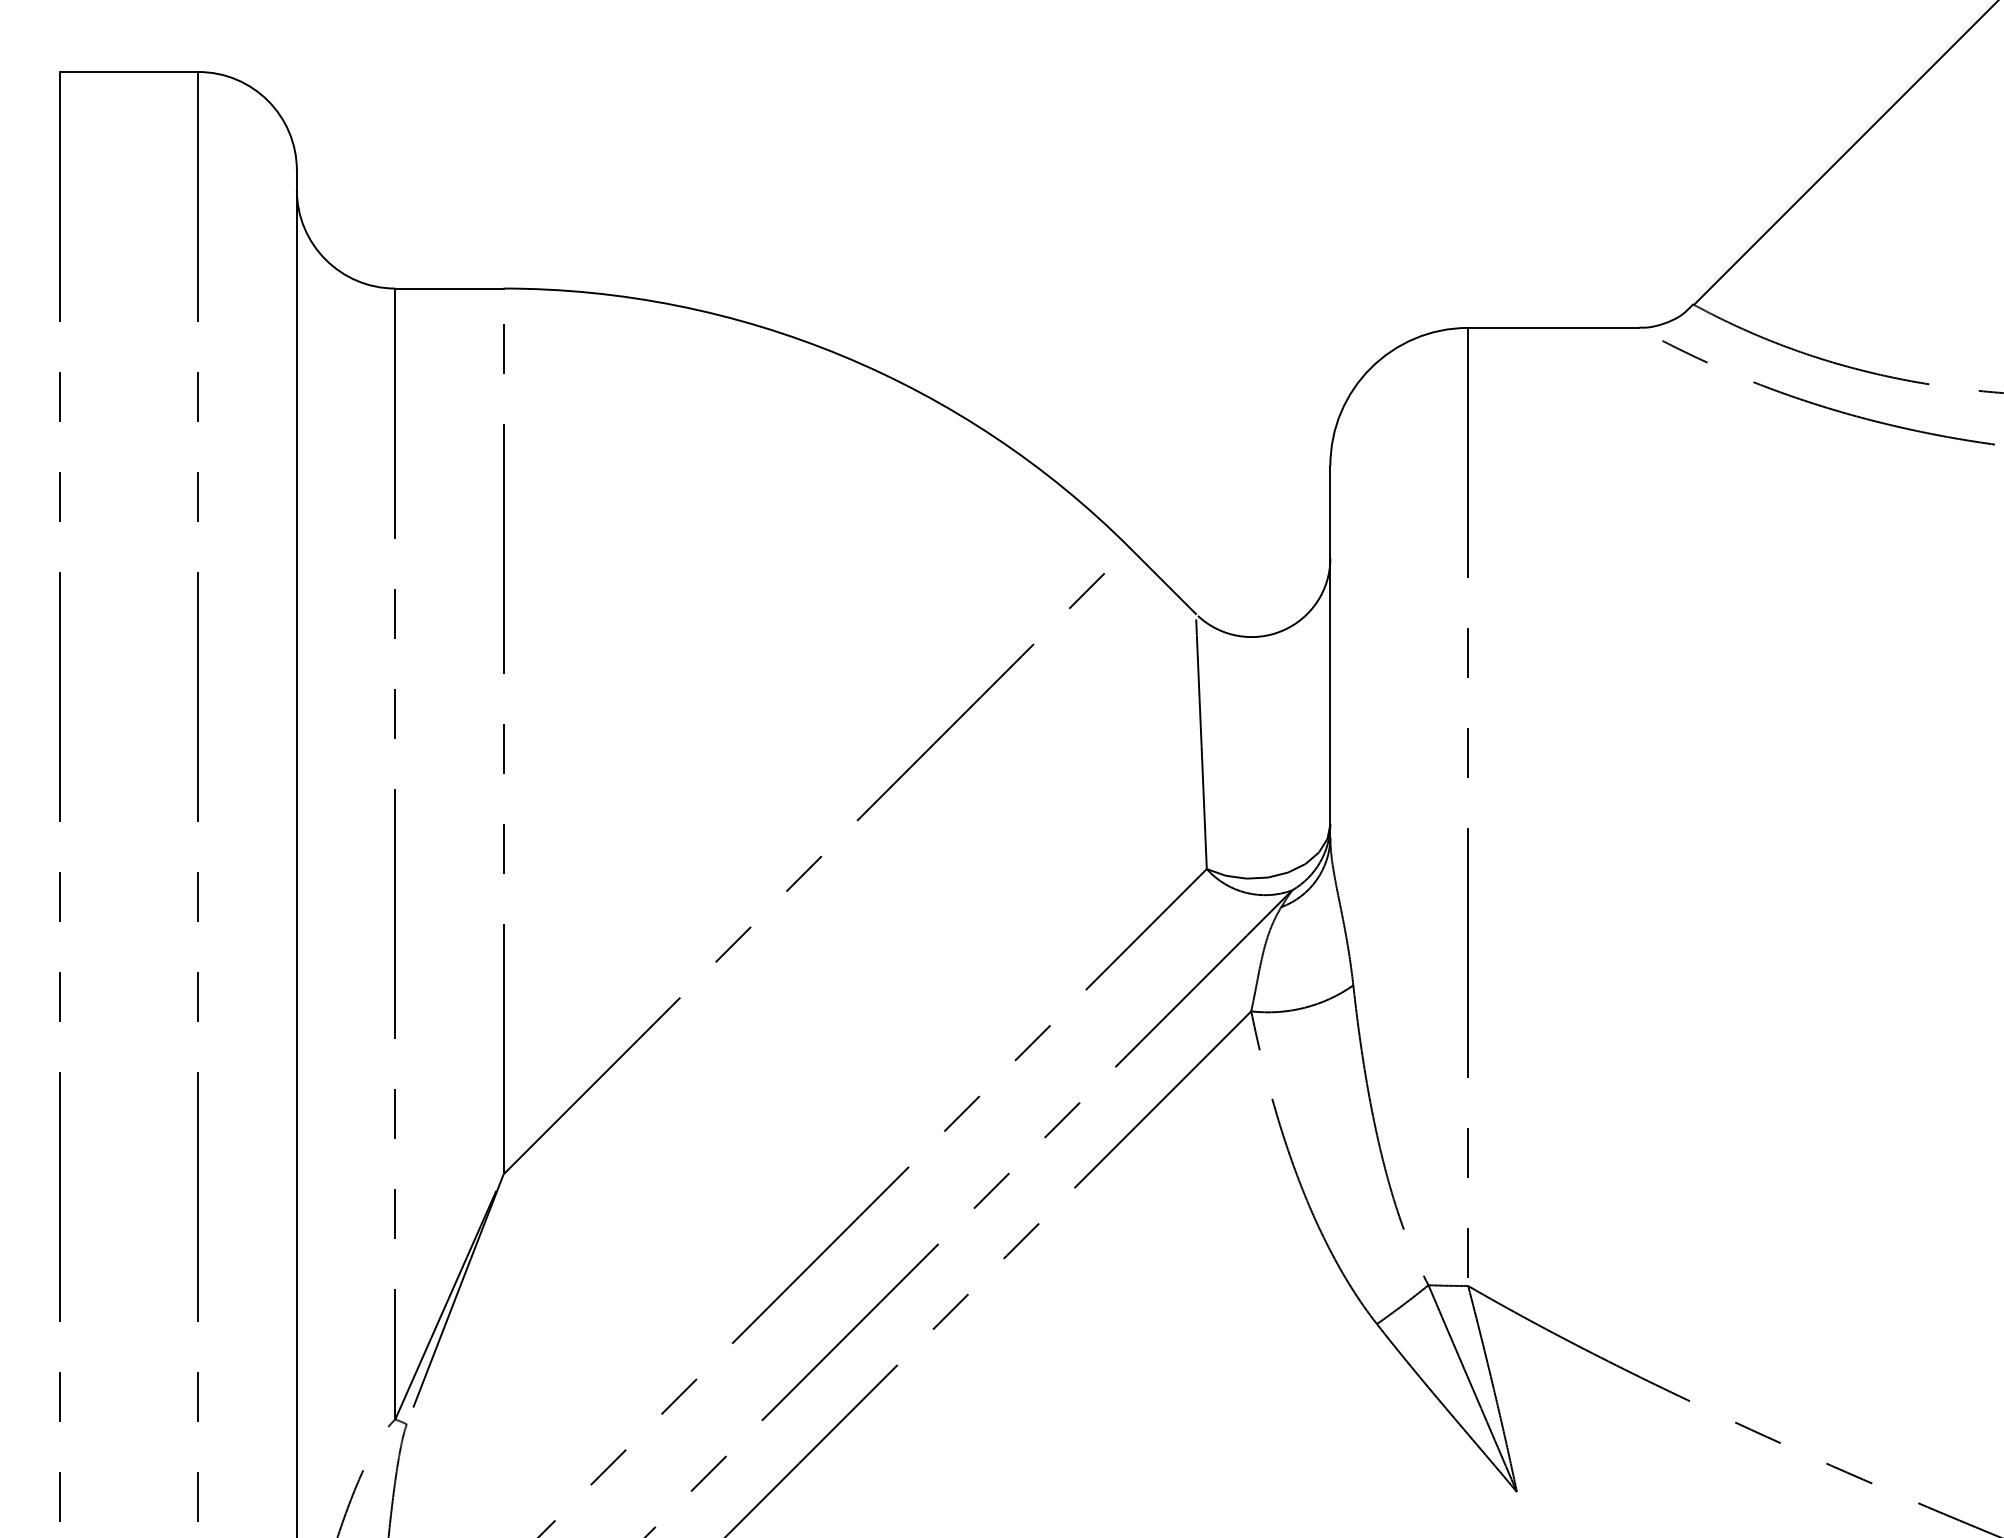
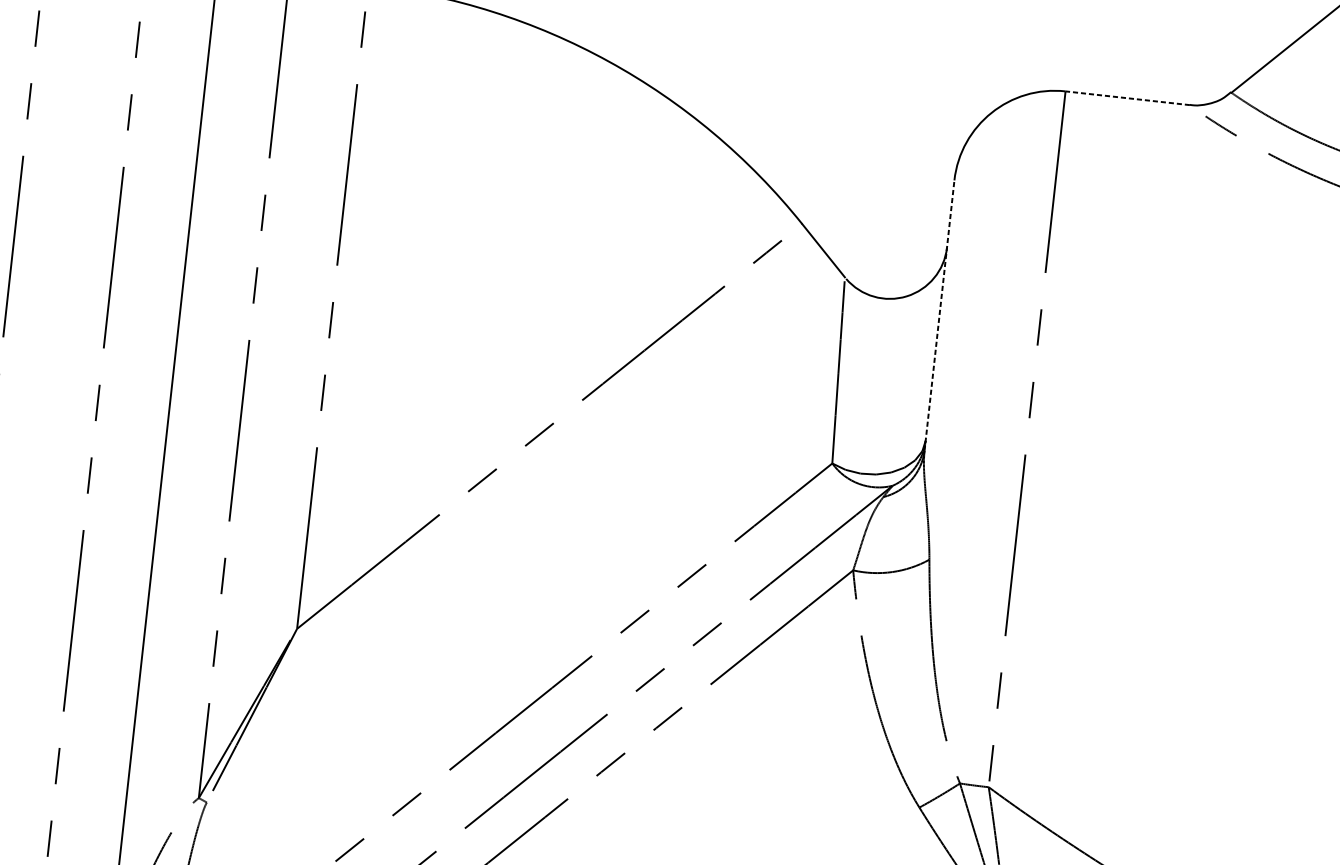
line: (1553, 327) -> (1127, 97), solid -> dashed
line: (1330, 651) -> (939, 315), solid -> dashed

